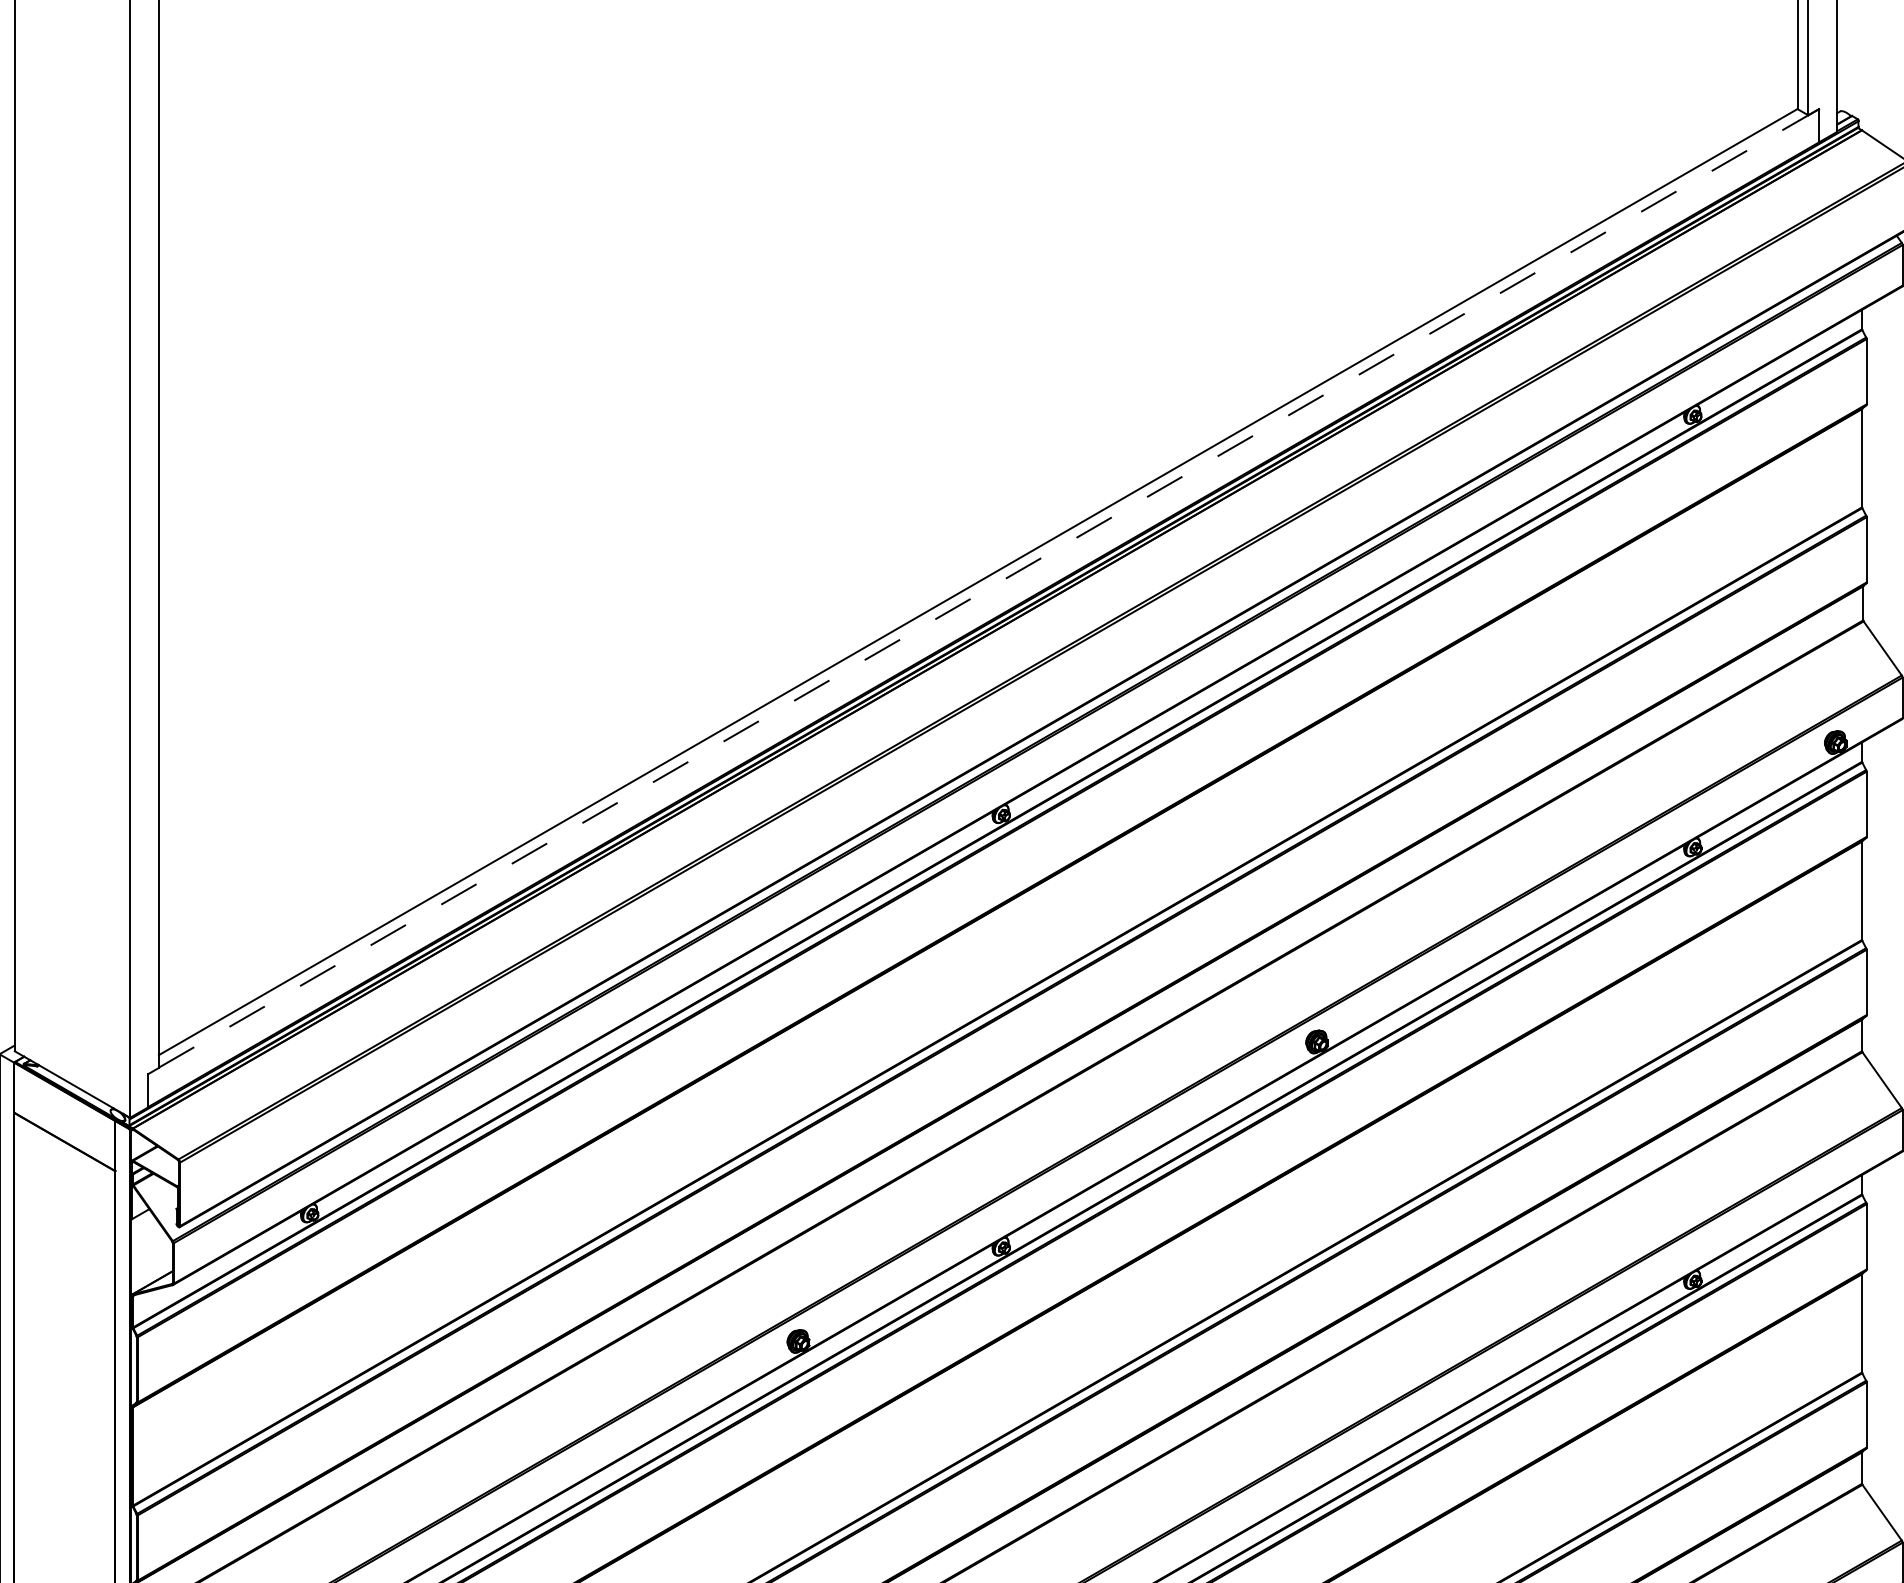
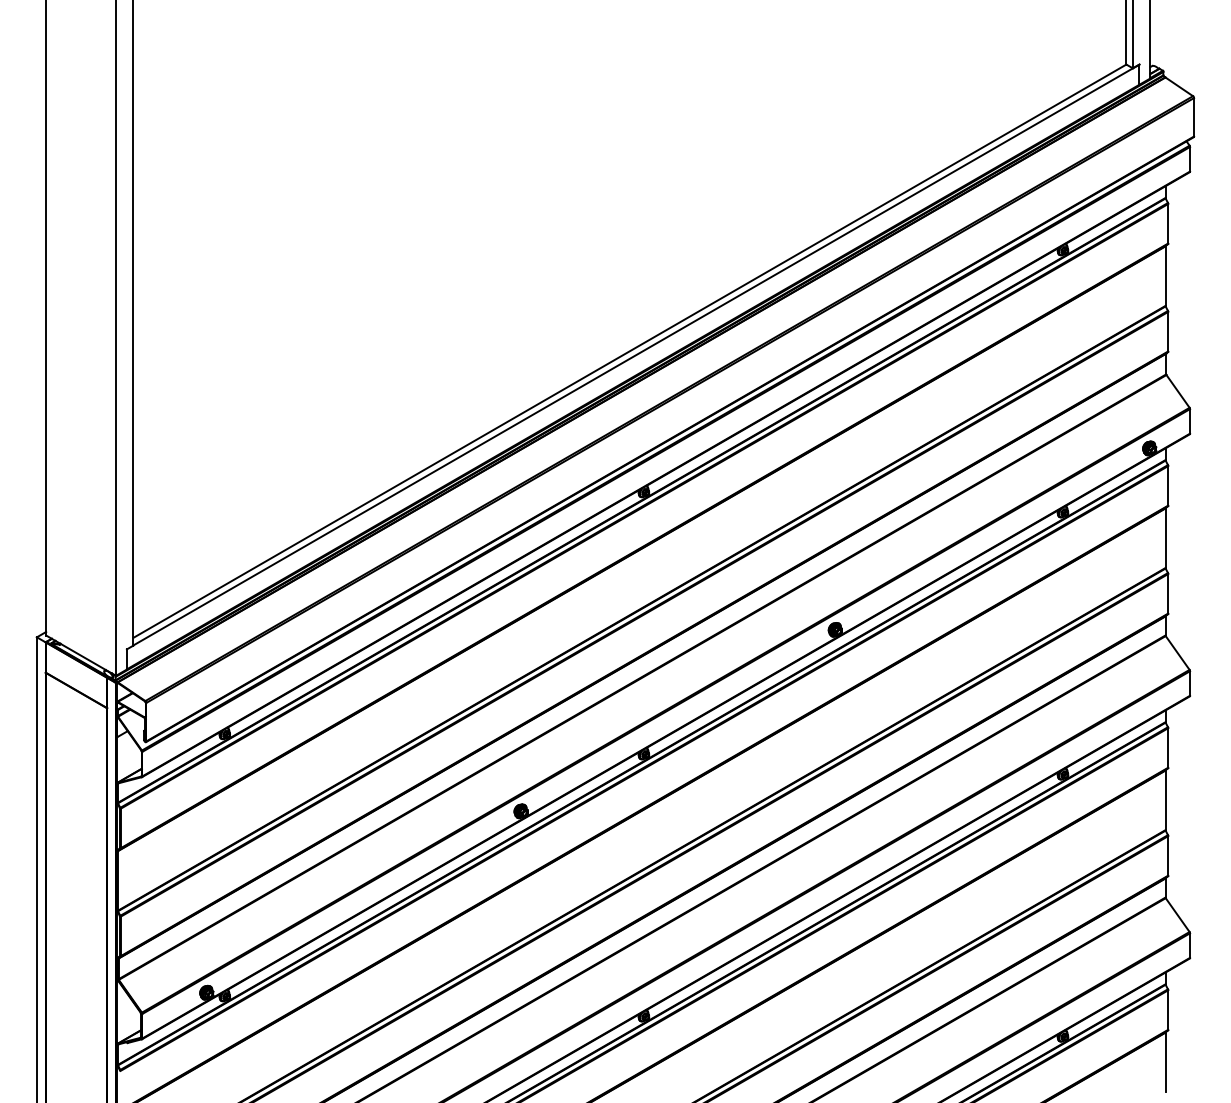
line: (989, 587) -> (636, 354), dashed -> solid

